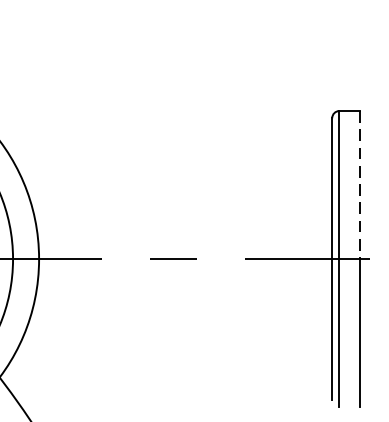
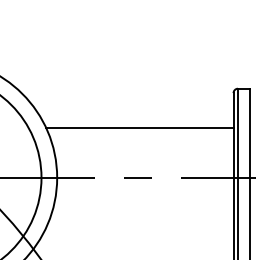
line: (175, 175) -> (139, 127), added
line: (360, 185) -> (250, 133), dashed -> solid

